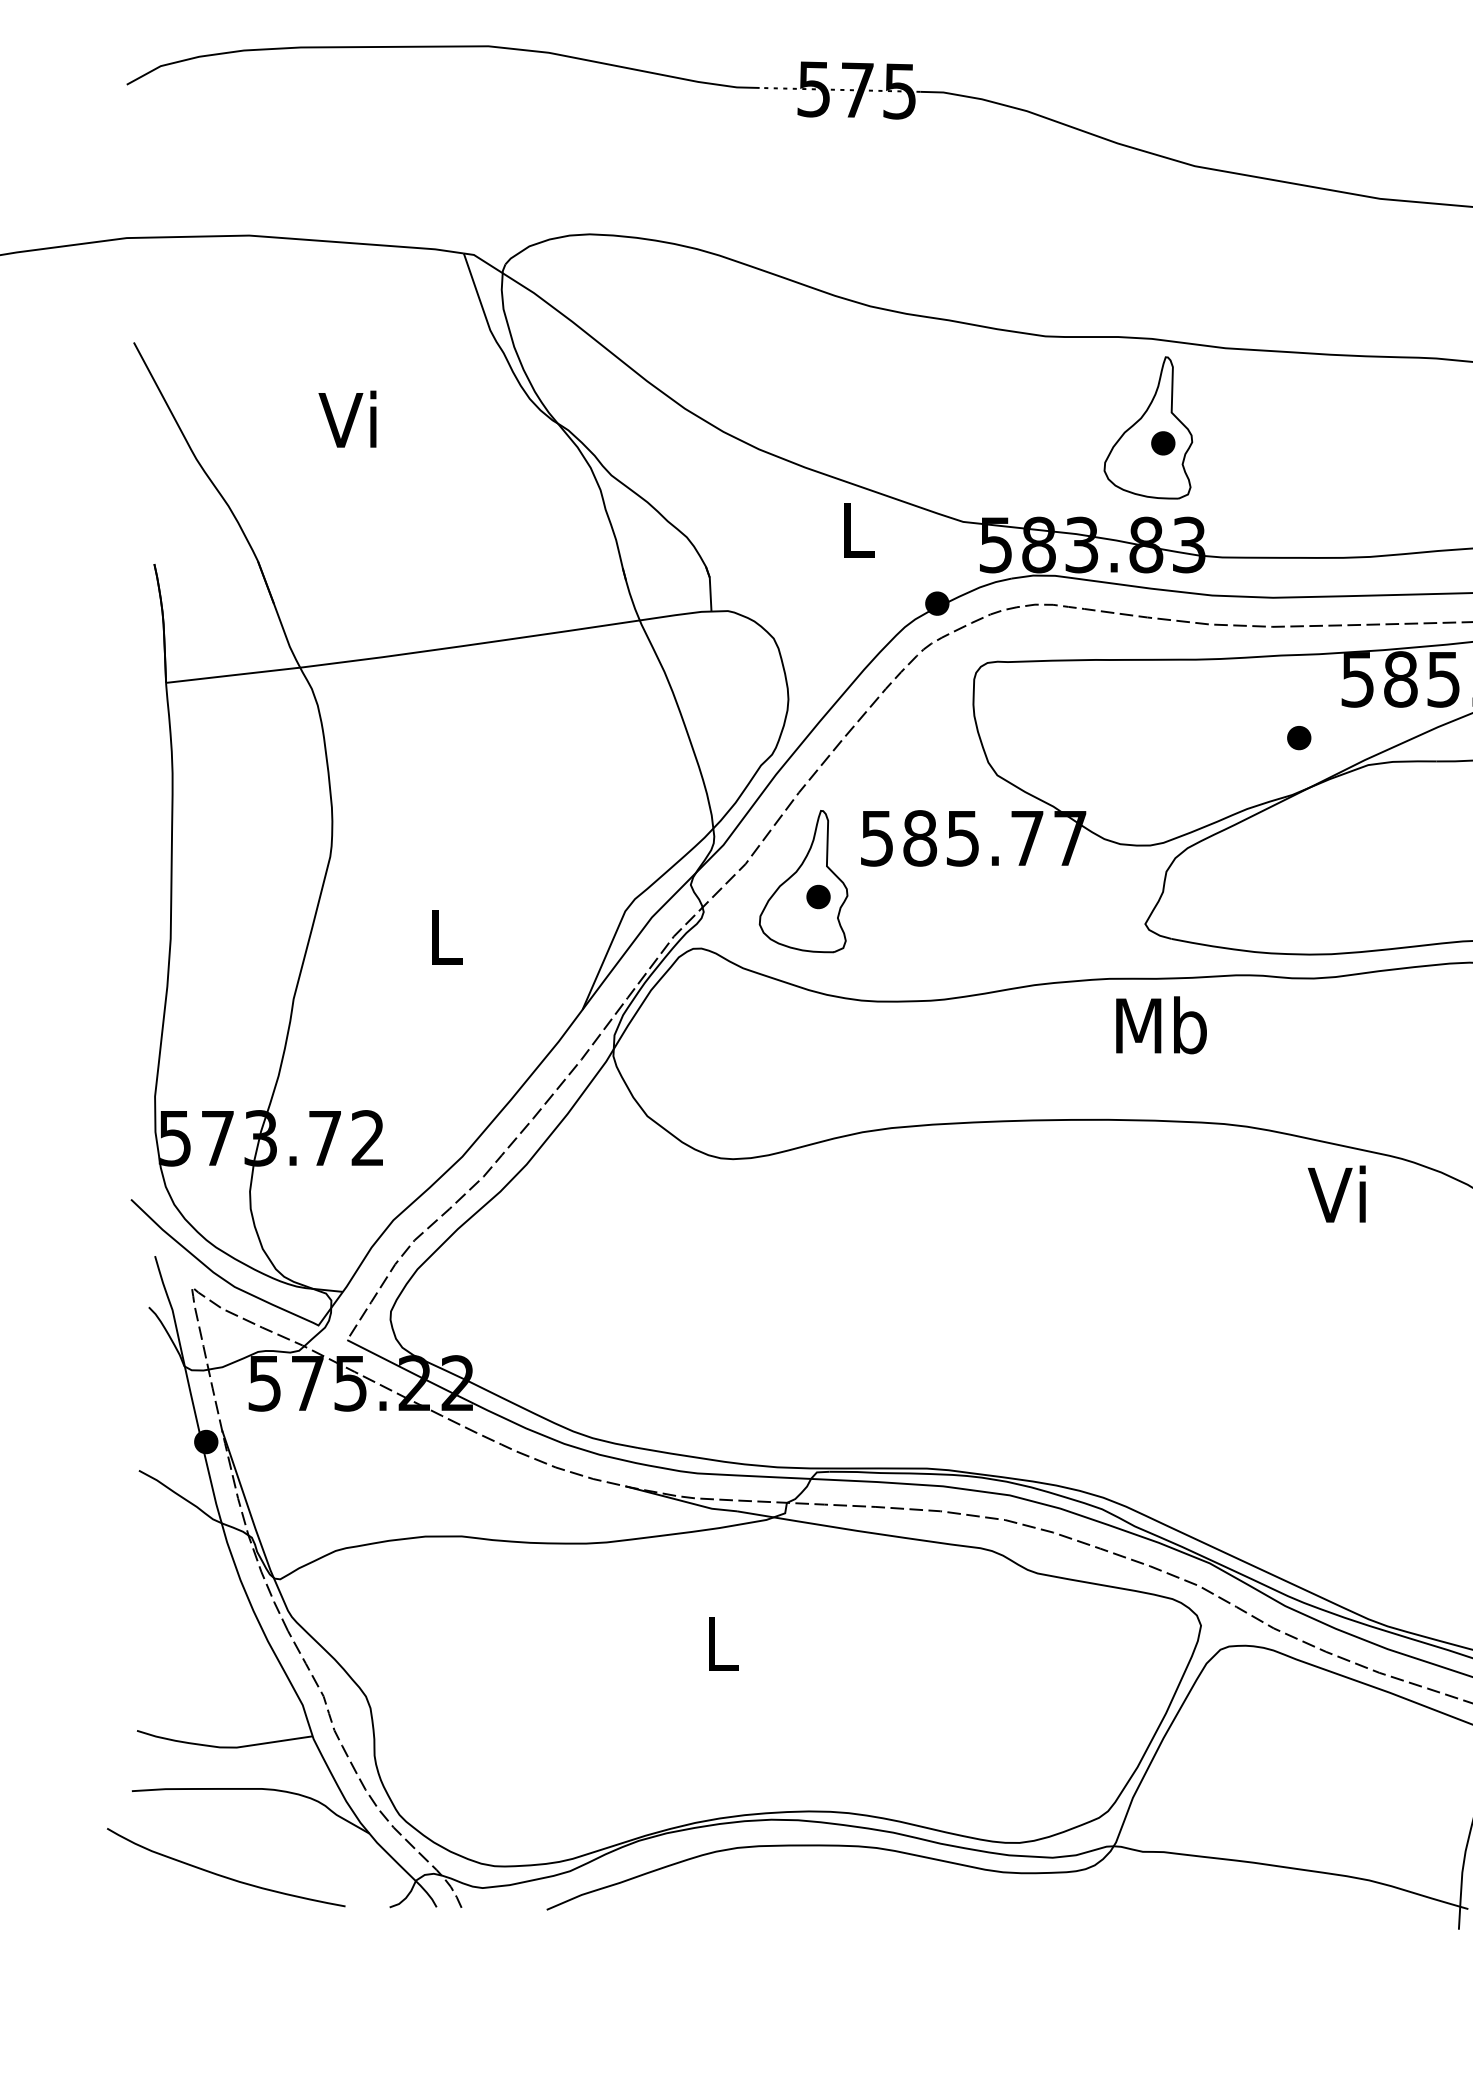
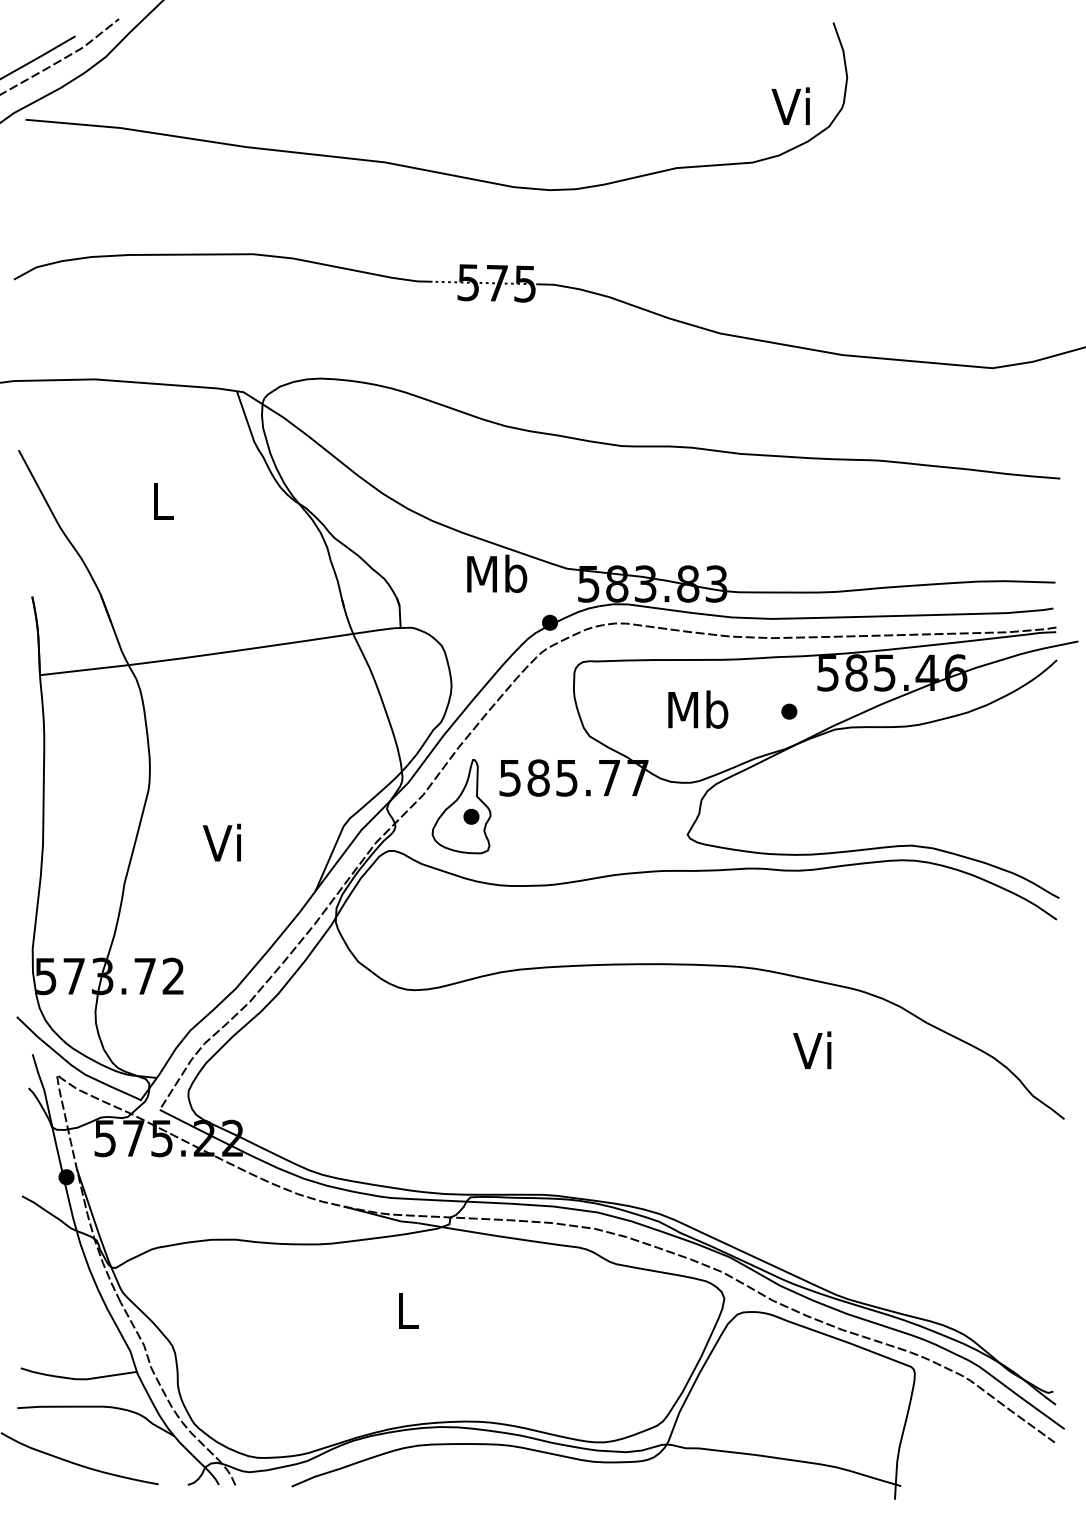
text: (346, 418) -> (159, 500), Vi -> L
part: (1148, 427) -> (689, 506), removed
text: (857, 529) -> (497, 573), L -> Mb
text: (440, 935) -> (221, 842), L -> Vi
text: (1161, 1025) -> (698, 709), moved
text: (1337, 1194) -> (812, 1050), moved

